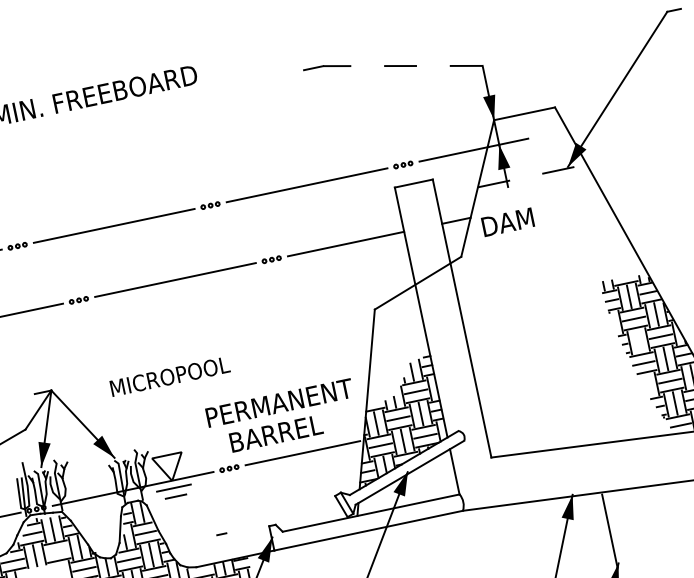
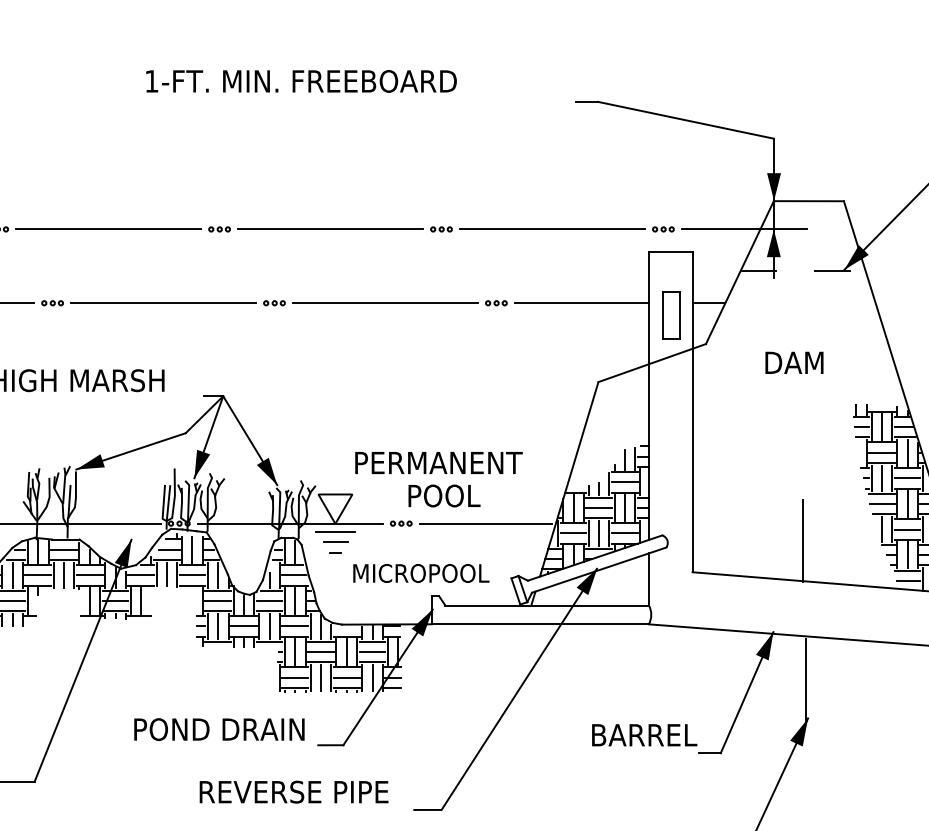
line: (403, 66) -> (686, 120), dashed -> solid
text: (507, 221) -> (794, 362), moved
part: (426, 238) -> (671, 315), added
line: (638, 341) -> (881, 478), added
text: (170, 376) -> (421, 573), moved
line: (647, 385) -> (881, 529), added
text: (279, 402) -> (438, 462), moved
line: (581, 409) -> (802, 540), added
text: (277, 432) -> (462, 495), BARREL -> POOL
line: (221, 533) -> (335, 552), moved
line: (57, 551) -> (192, 575), added

